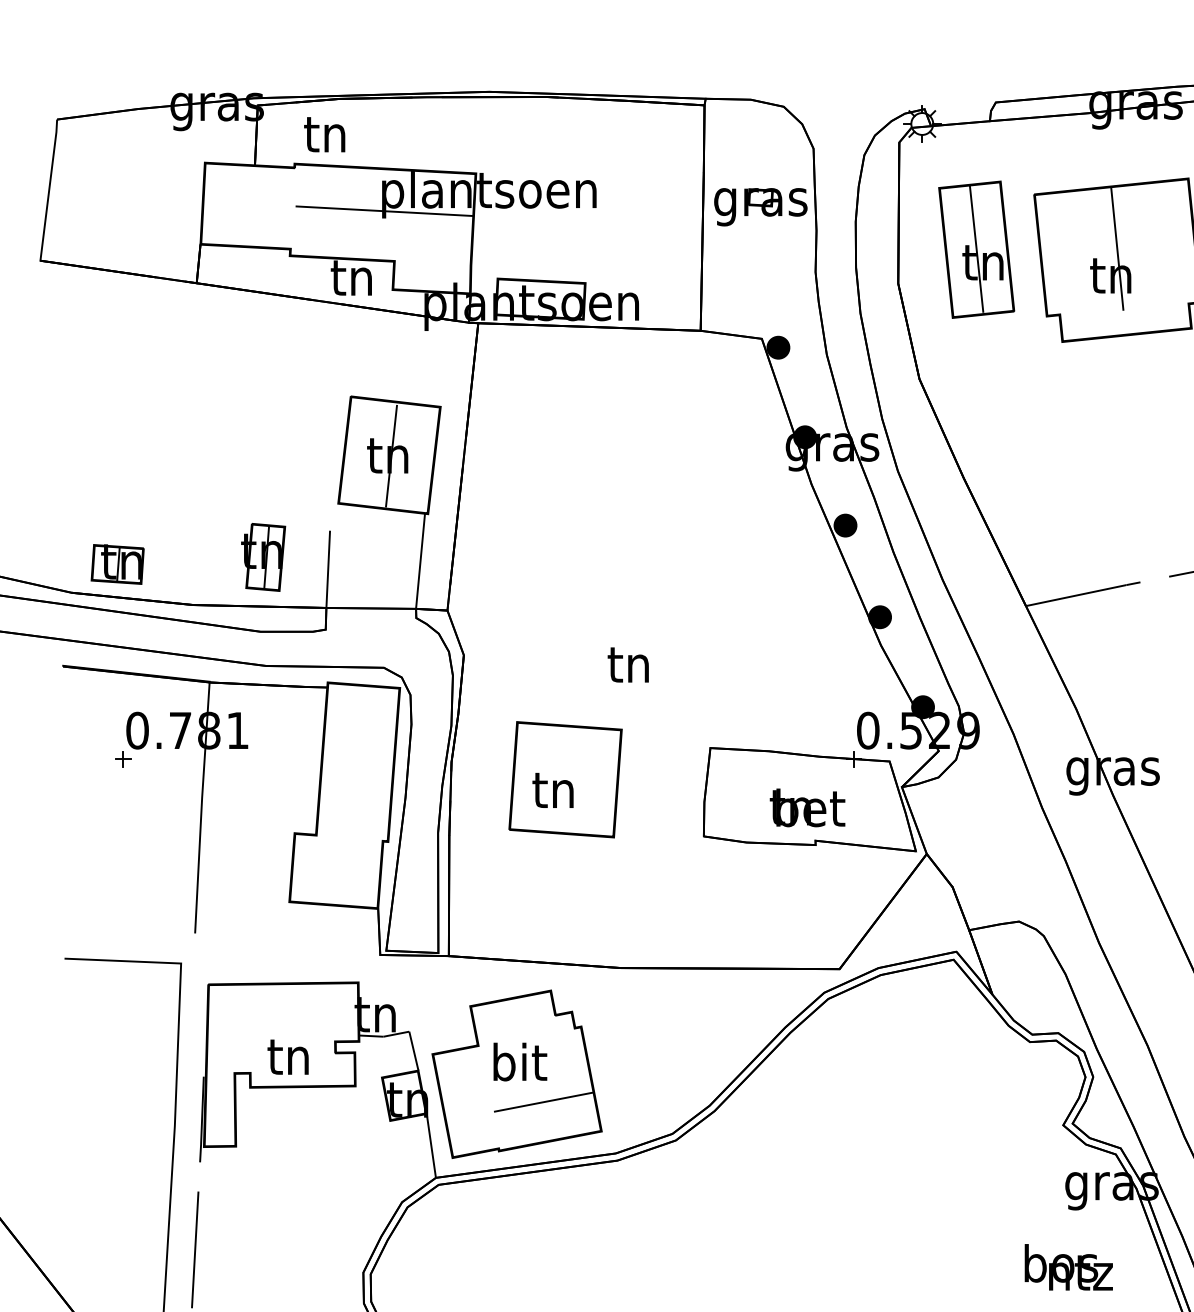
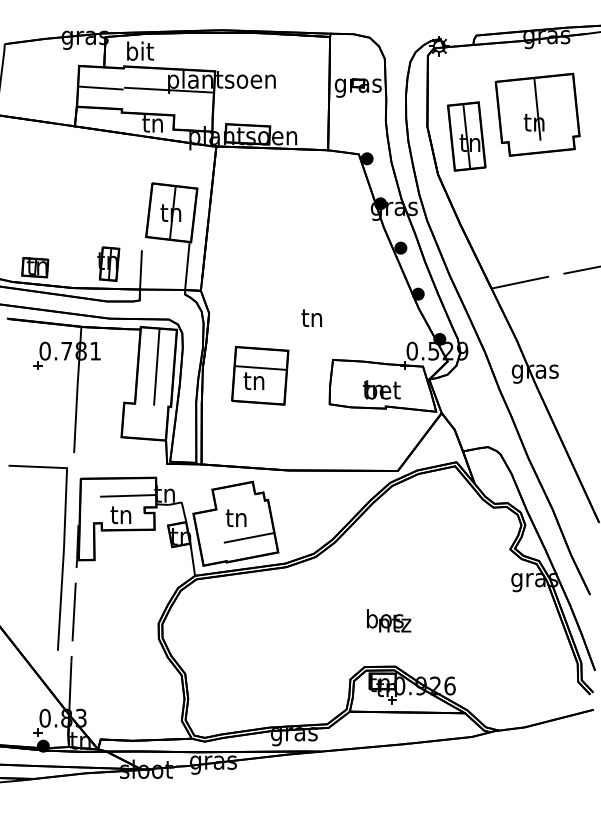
text: (327, 132) -> (140, 50), tn -> bit
line: (247, 205) -> (100, 87), added
part: (976, 249) -> (466, 136), moved
text: (627, 663) -> (311, 317), moved
line: (359, 761) -> (156, 366), added
line: (566, 763) -> (260, 367), added
line: (303, 1017) -> (128, 495), added
text: (520, 1061) -> (237, 517), bit -> tn
text: (1069, 1266) -> (389, 620), moved

